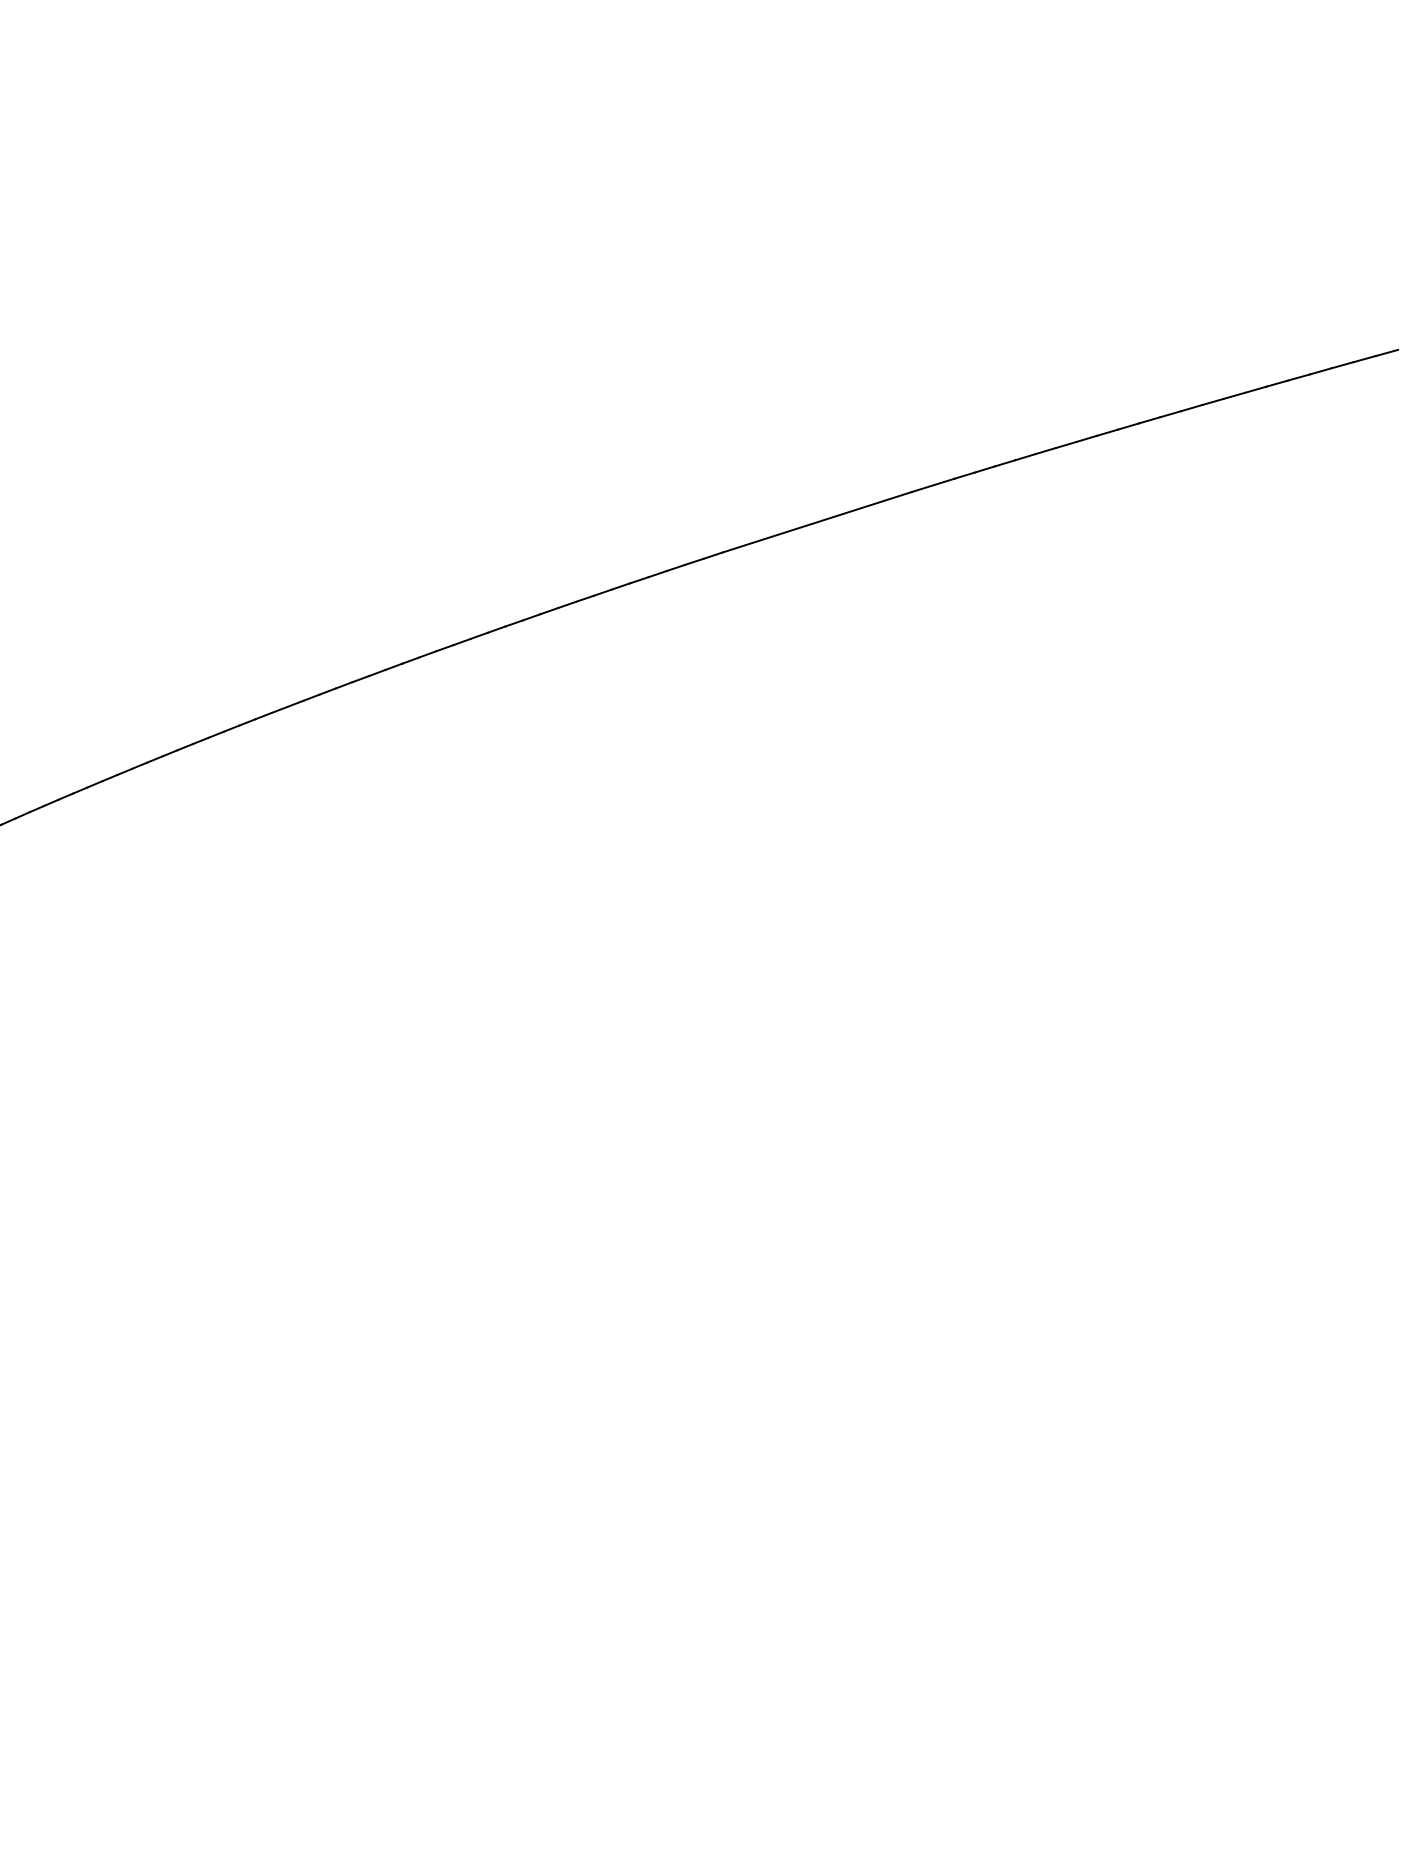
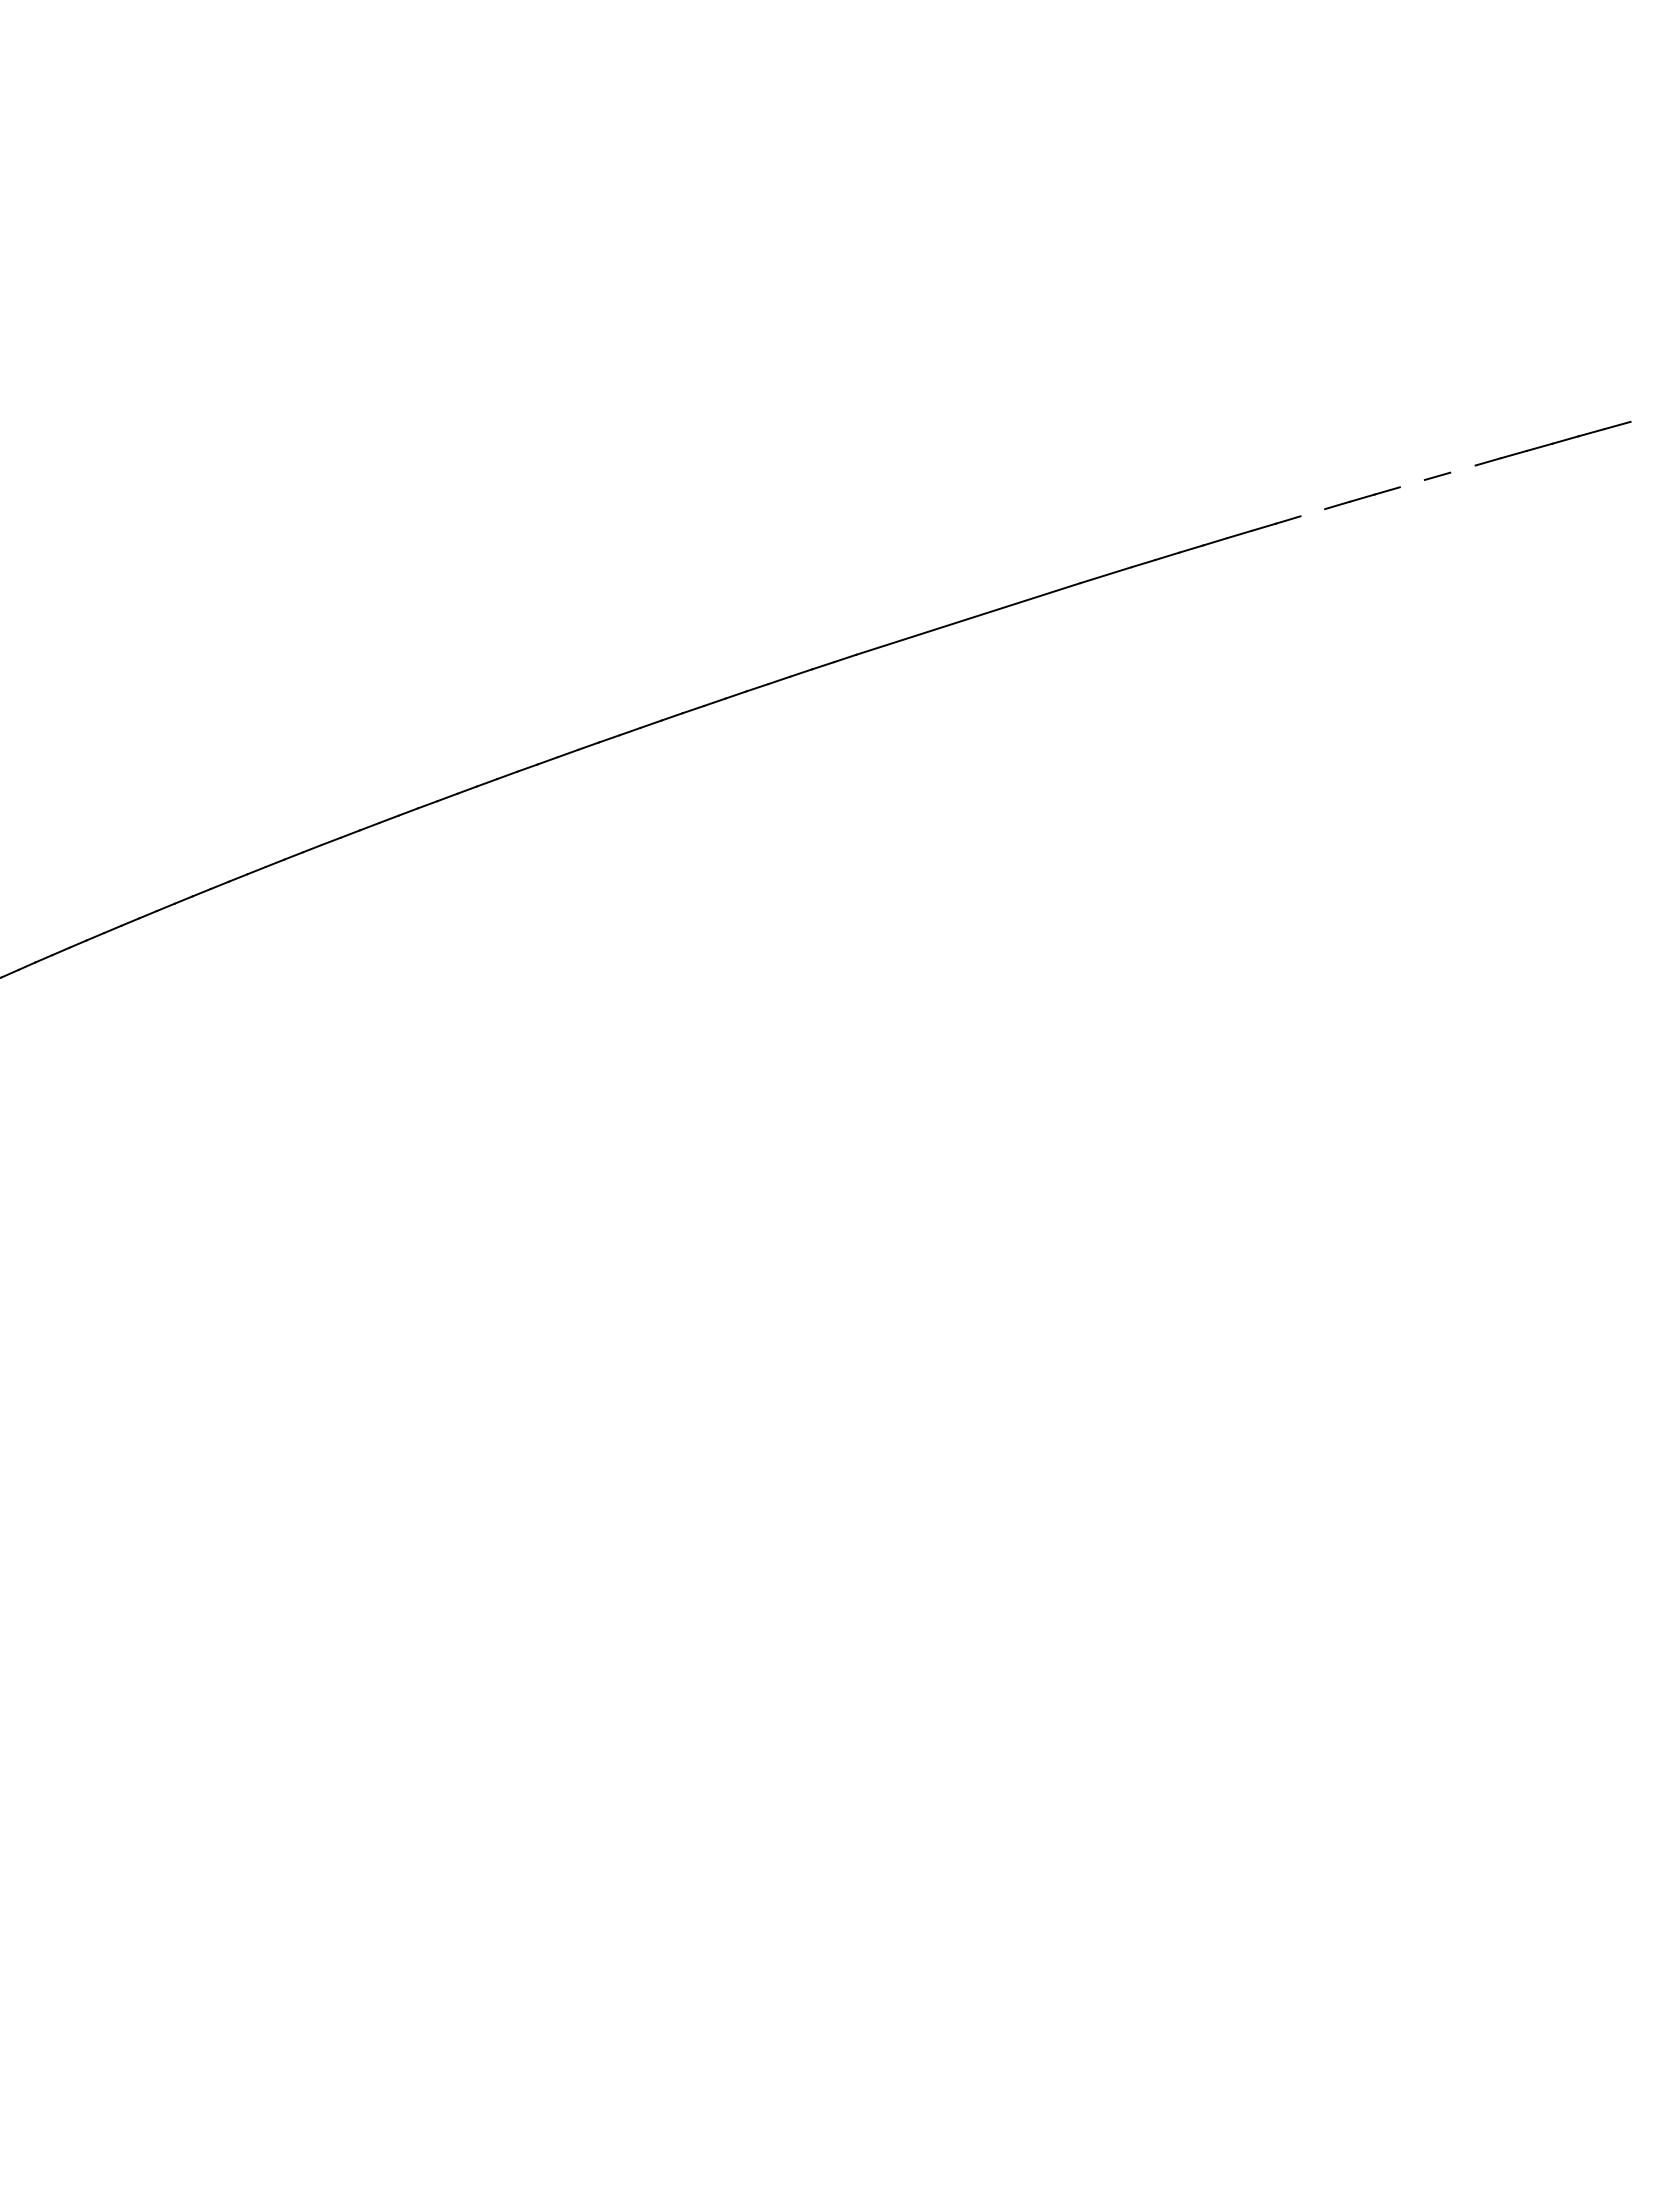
line: (1386, 352) -> (1643, 417), removed
line: (1234, 395) -> (1462, 468), removed
line: (1190, 408) -> (1411, 483), removed
line: (1107, 432) -> (1312, 512), removed

